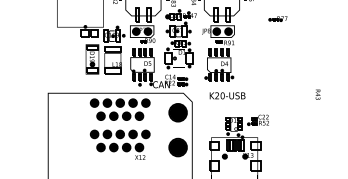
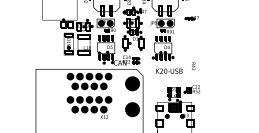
part: (277, 19) -> (191, 18), moved
text: (317, 93) -> (193, 65), moved

